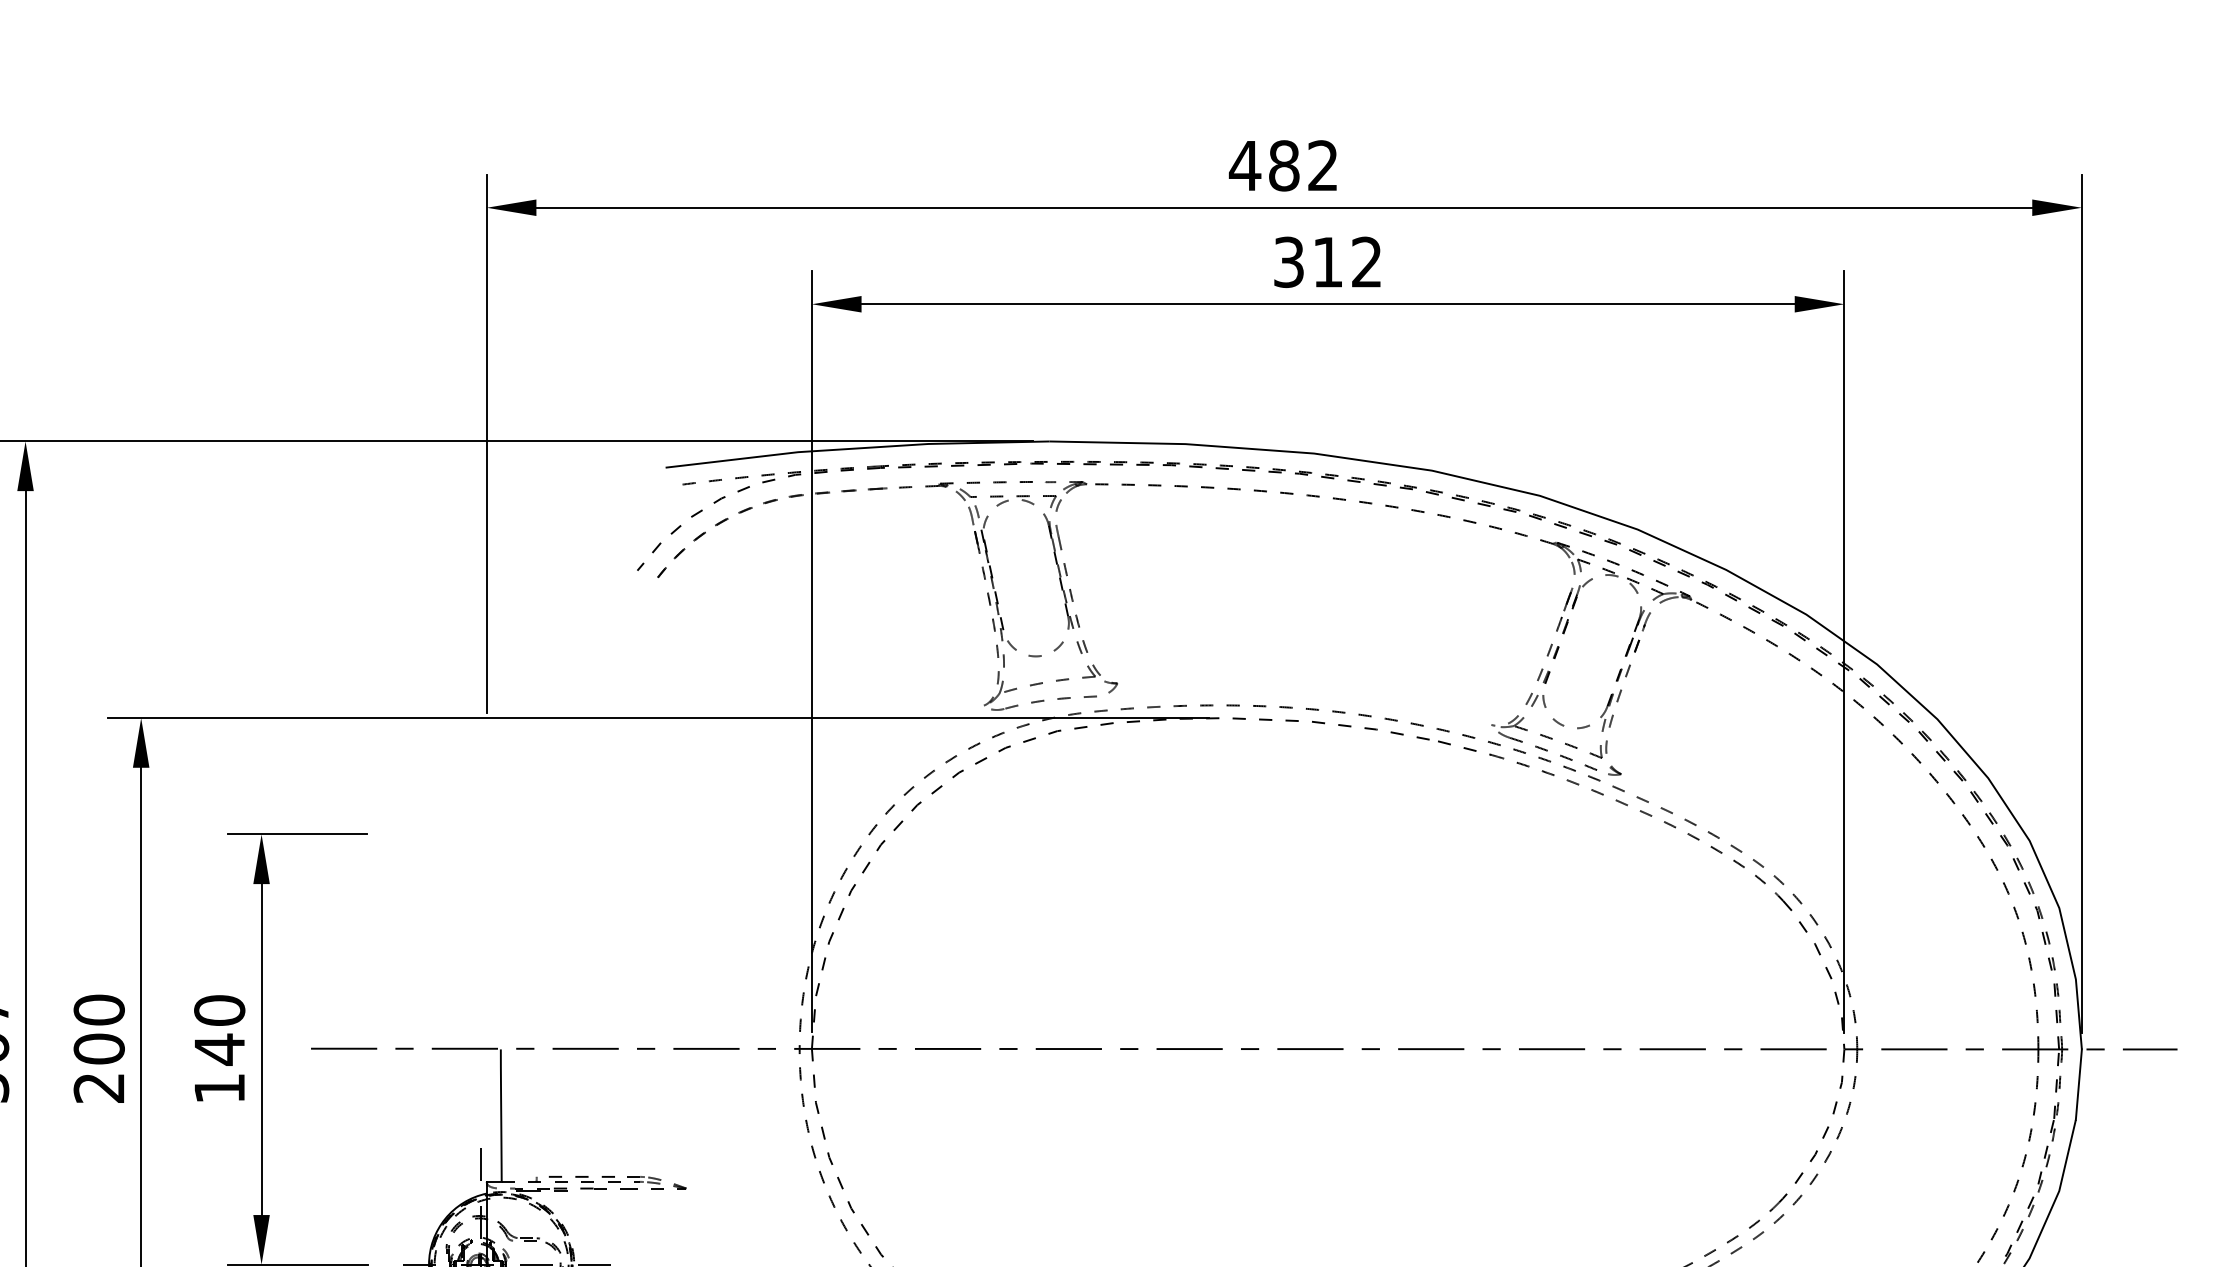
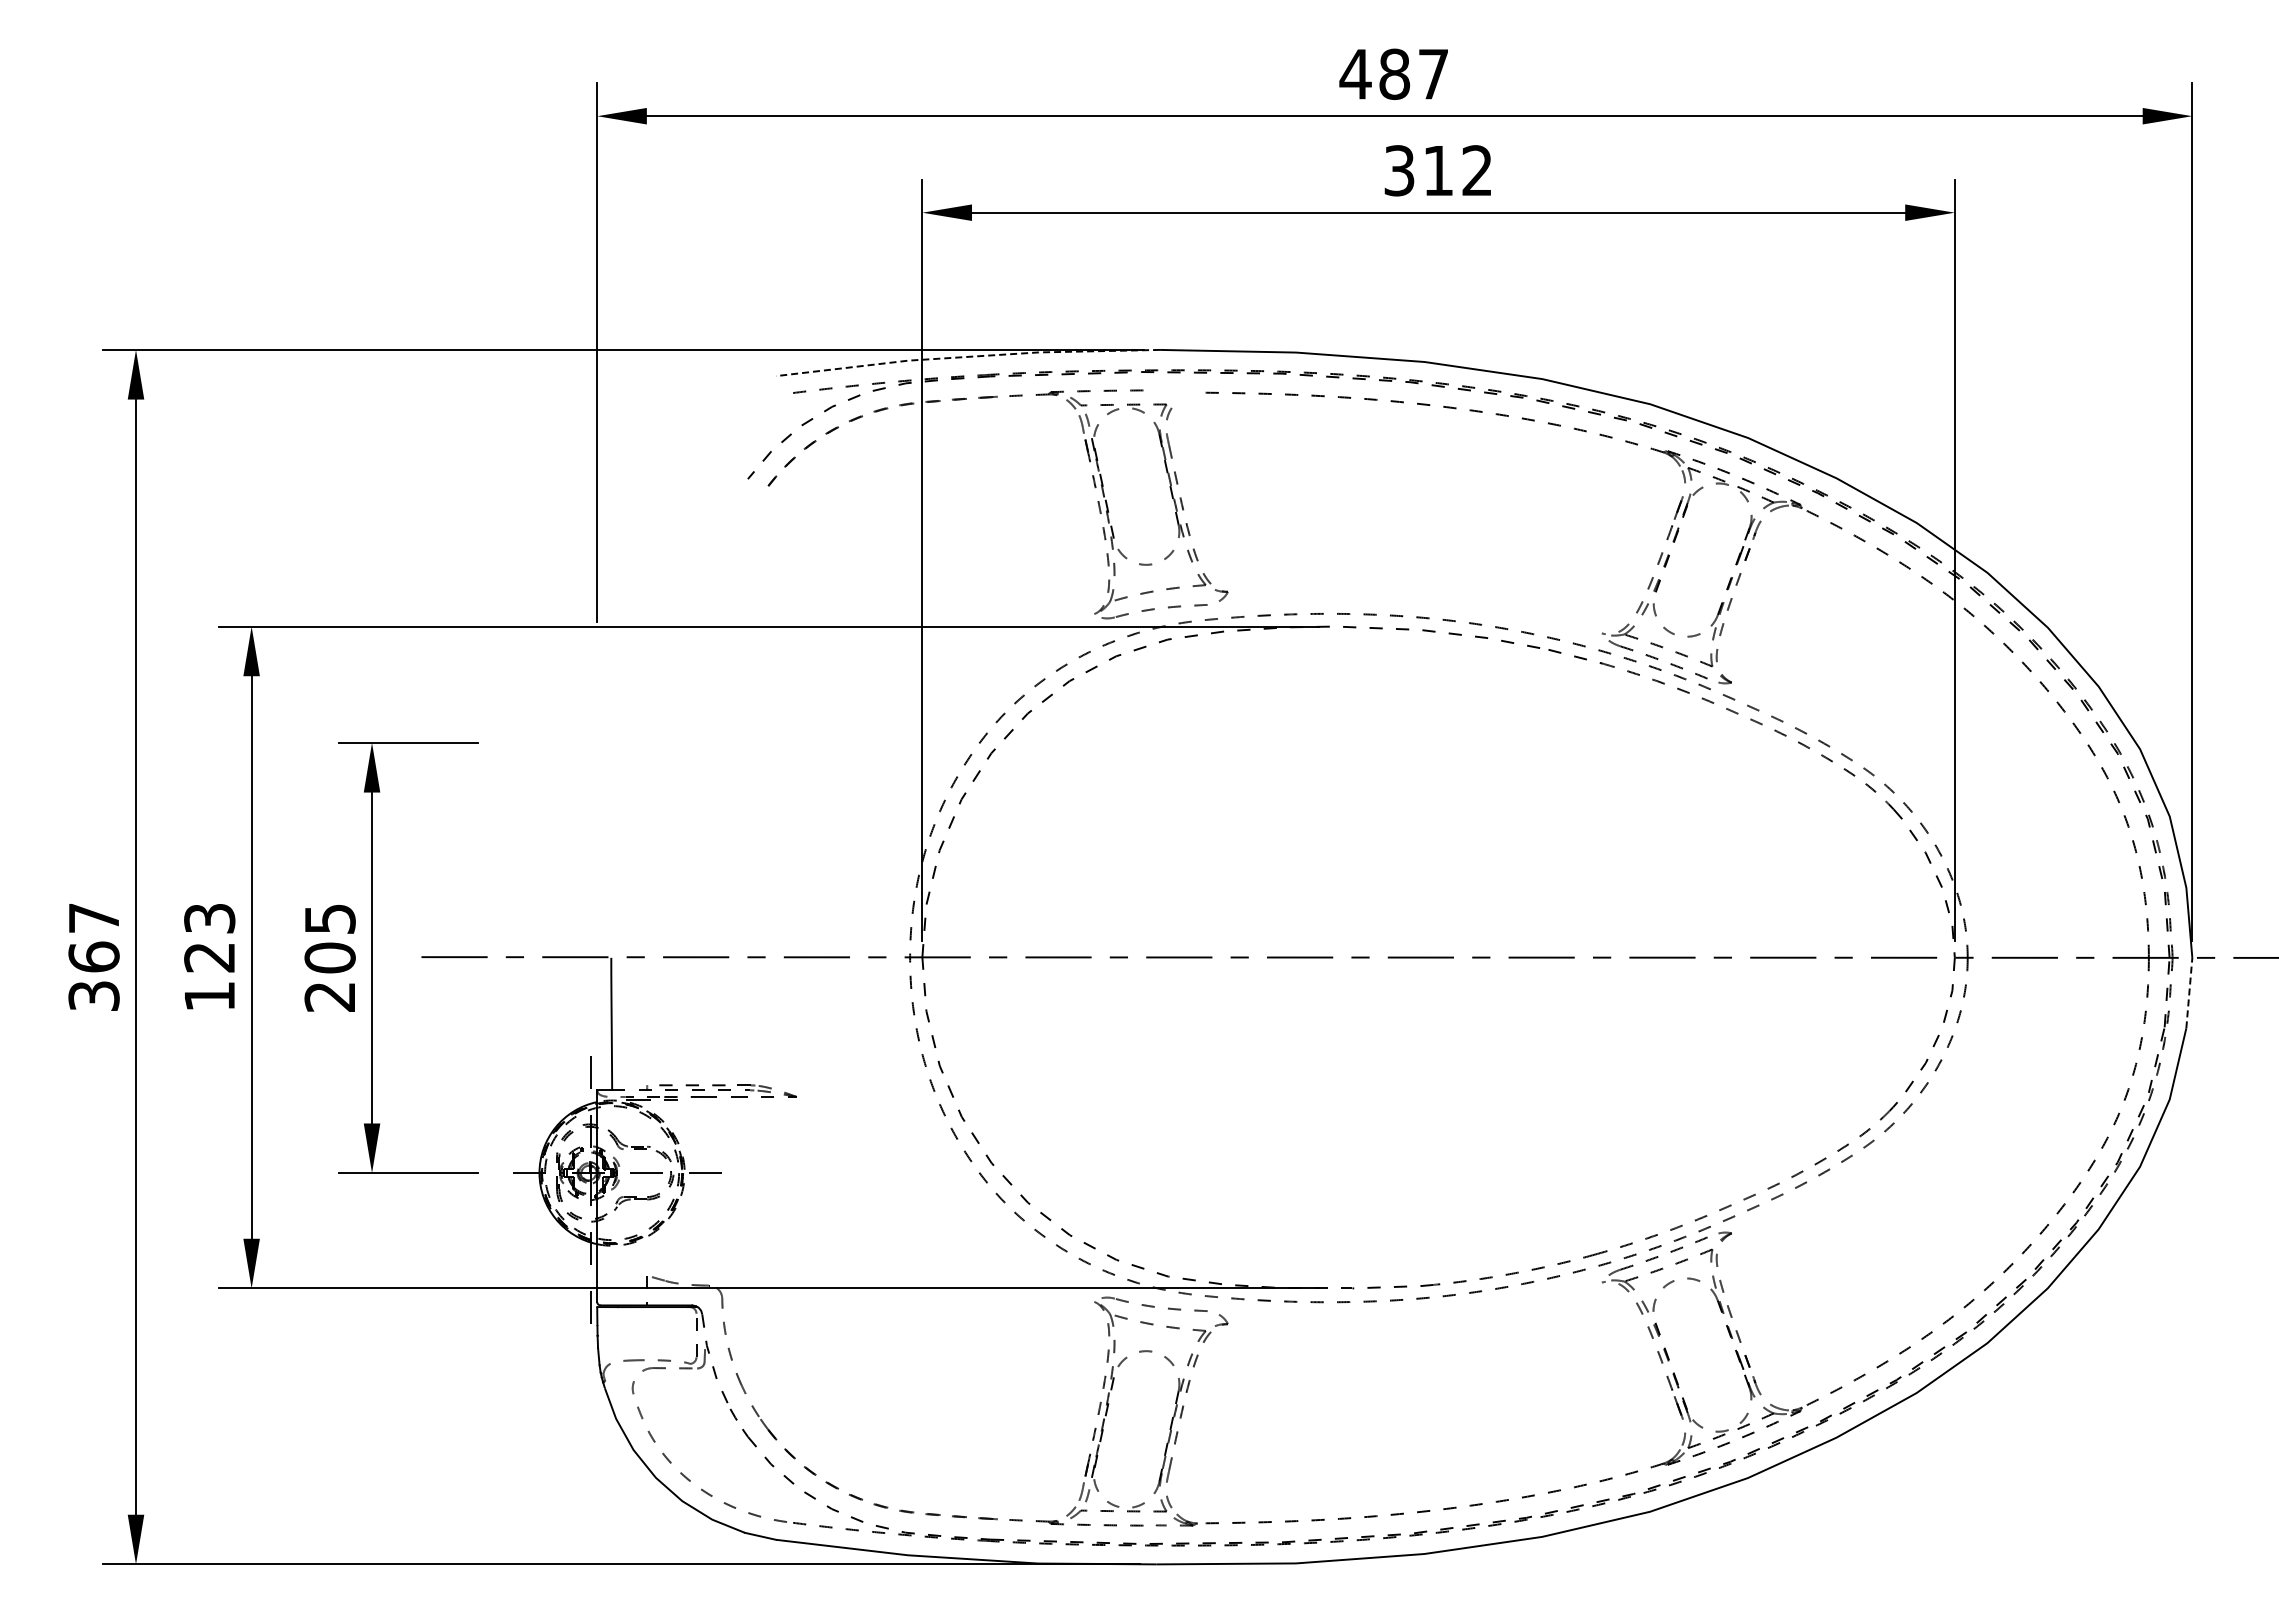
text: (1322, 165) -> (1432, 73), 482 -> 487
line: (857, 448) -> (967, 356), solid -> dashed
part: (1066, 487) -> (1176, 395), removed
text: (99, 1049) -> (209, 957), 200 -> 123
text: (219, 1049) -> (329, 957), 140 -> 205
line: (2079, 1084) -> (2189, 992), solid -> dashed

